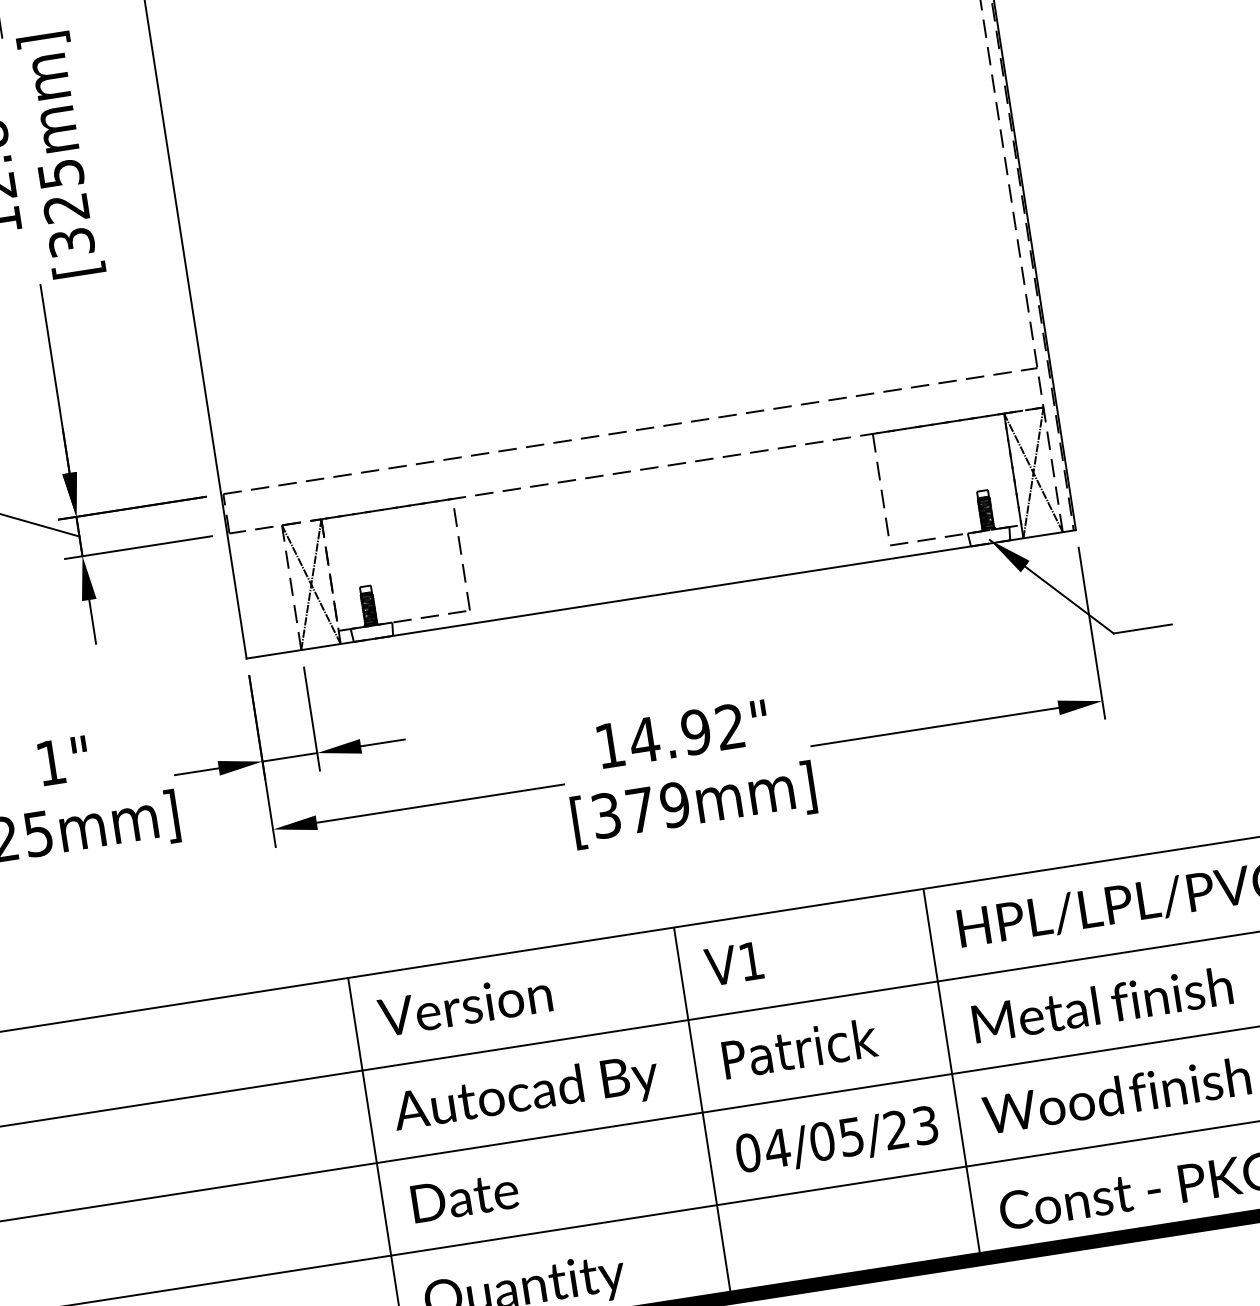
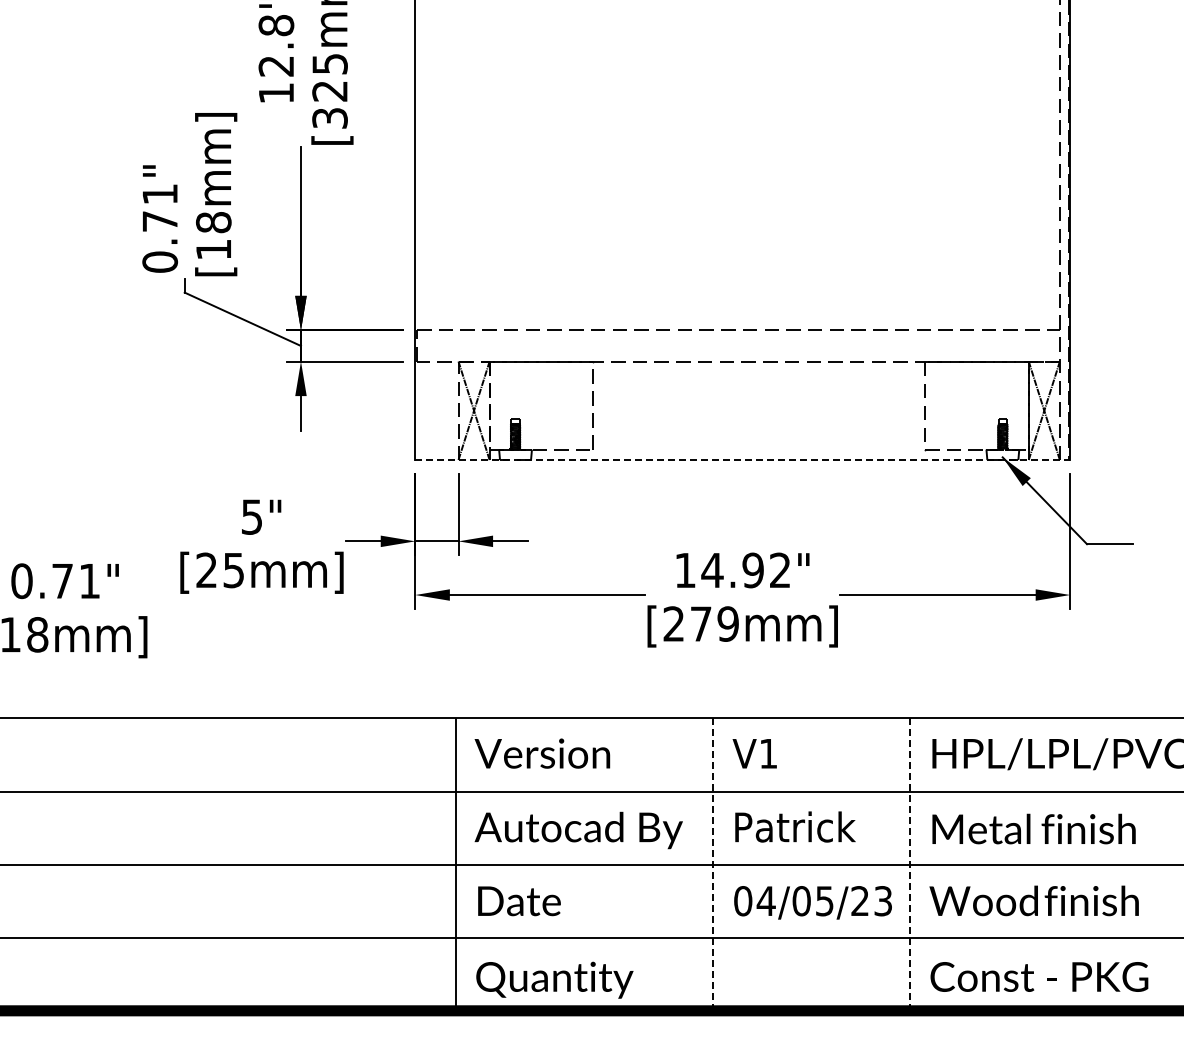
line: (662, 594) -> (743, 460), solid -> dashed
text: (50, 762) -> (251, 516), 1" -> 5"
text: (605, 814) -> (673, 623), [379mm] -> [279mm]
line: (951, 1073) -> (909, 864), solid -> dashed
line: (702, 1112) -> (712, 864), solid -> dashed

